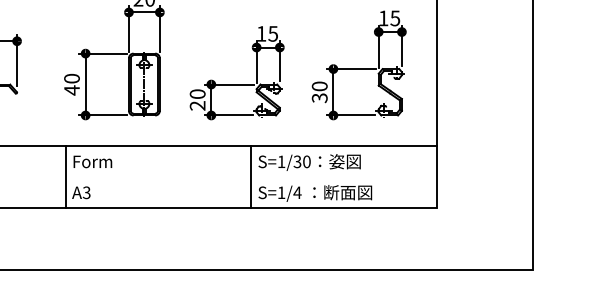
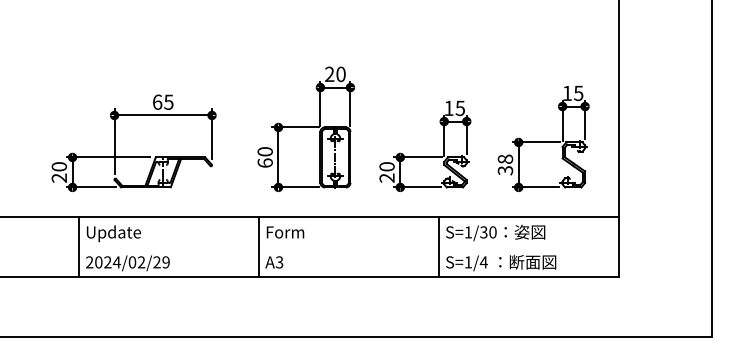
text: (319, 85) -> (505, 158), 30 -> 38
text: (71, 90) -> (264, 163), 40 -> 60

